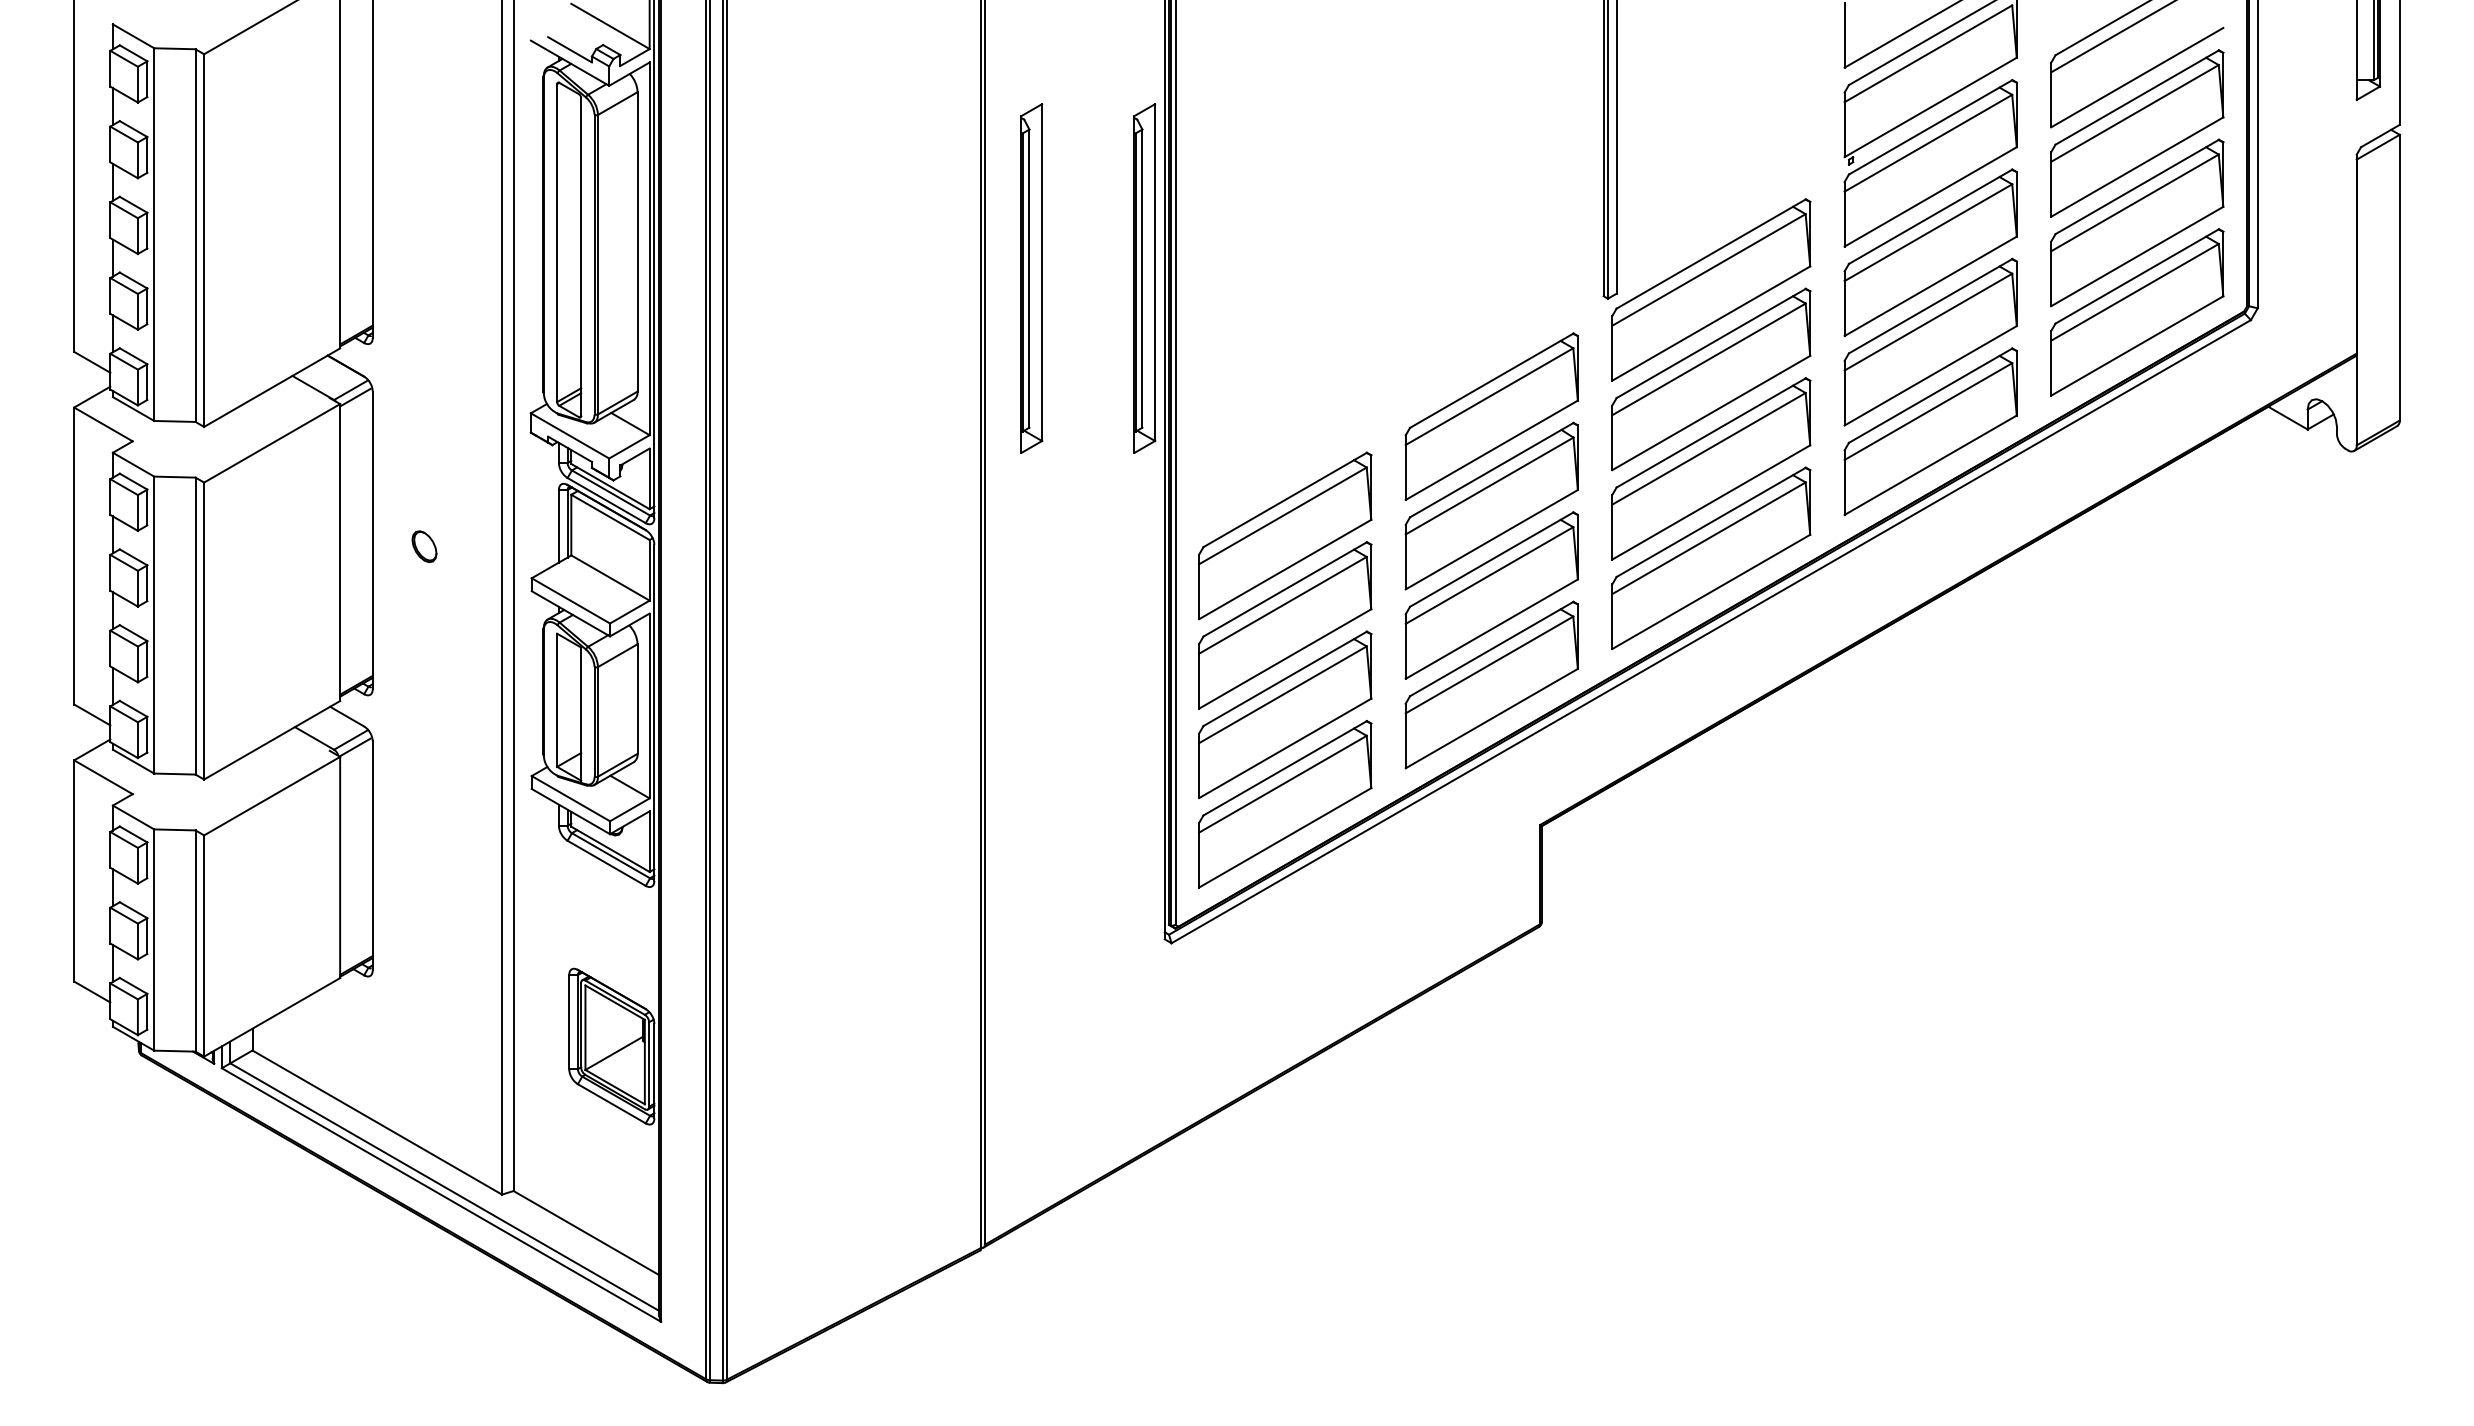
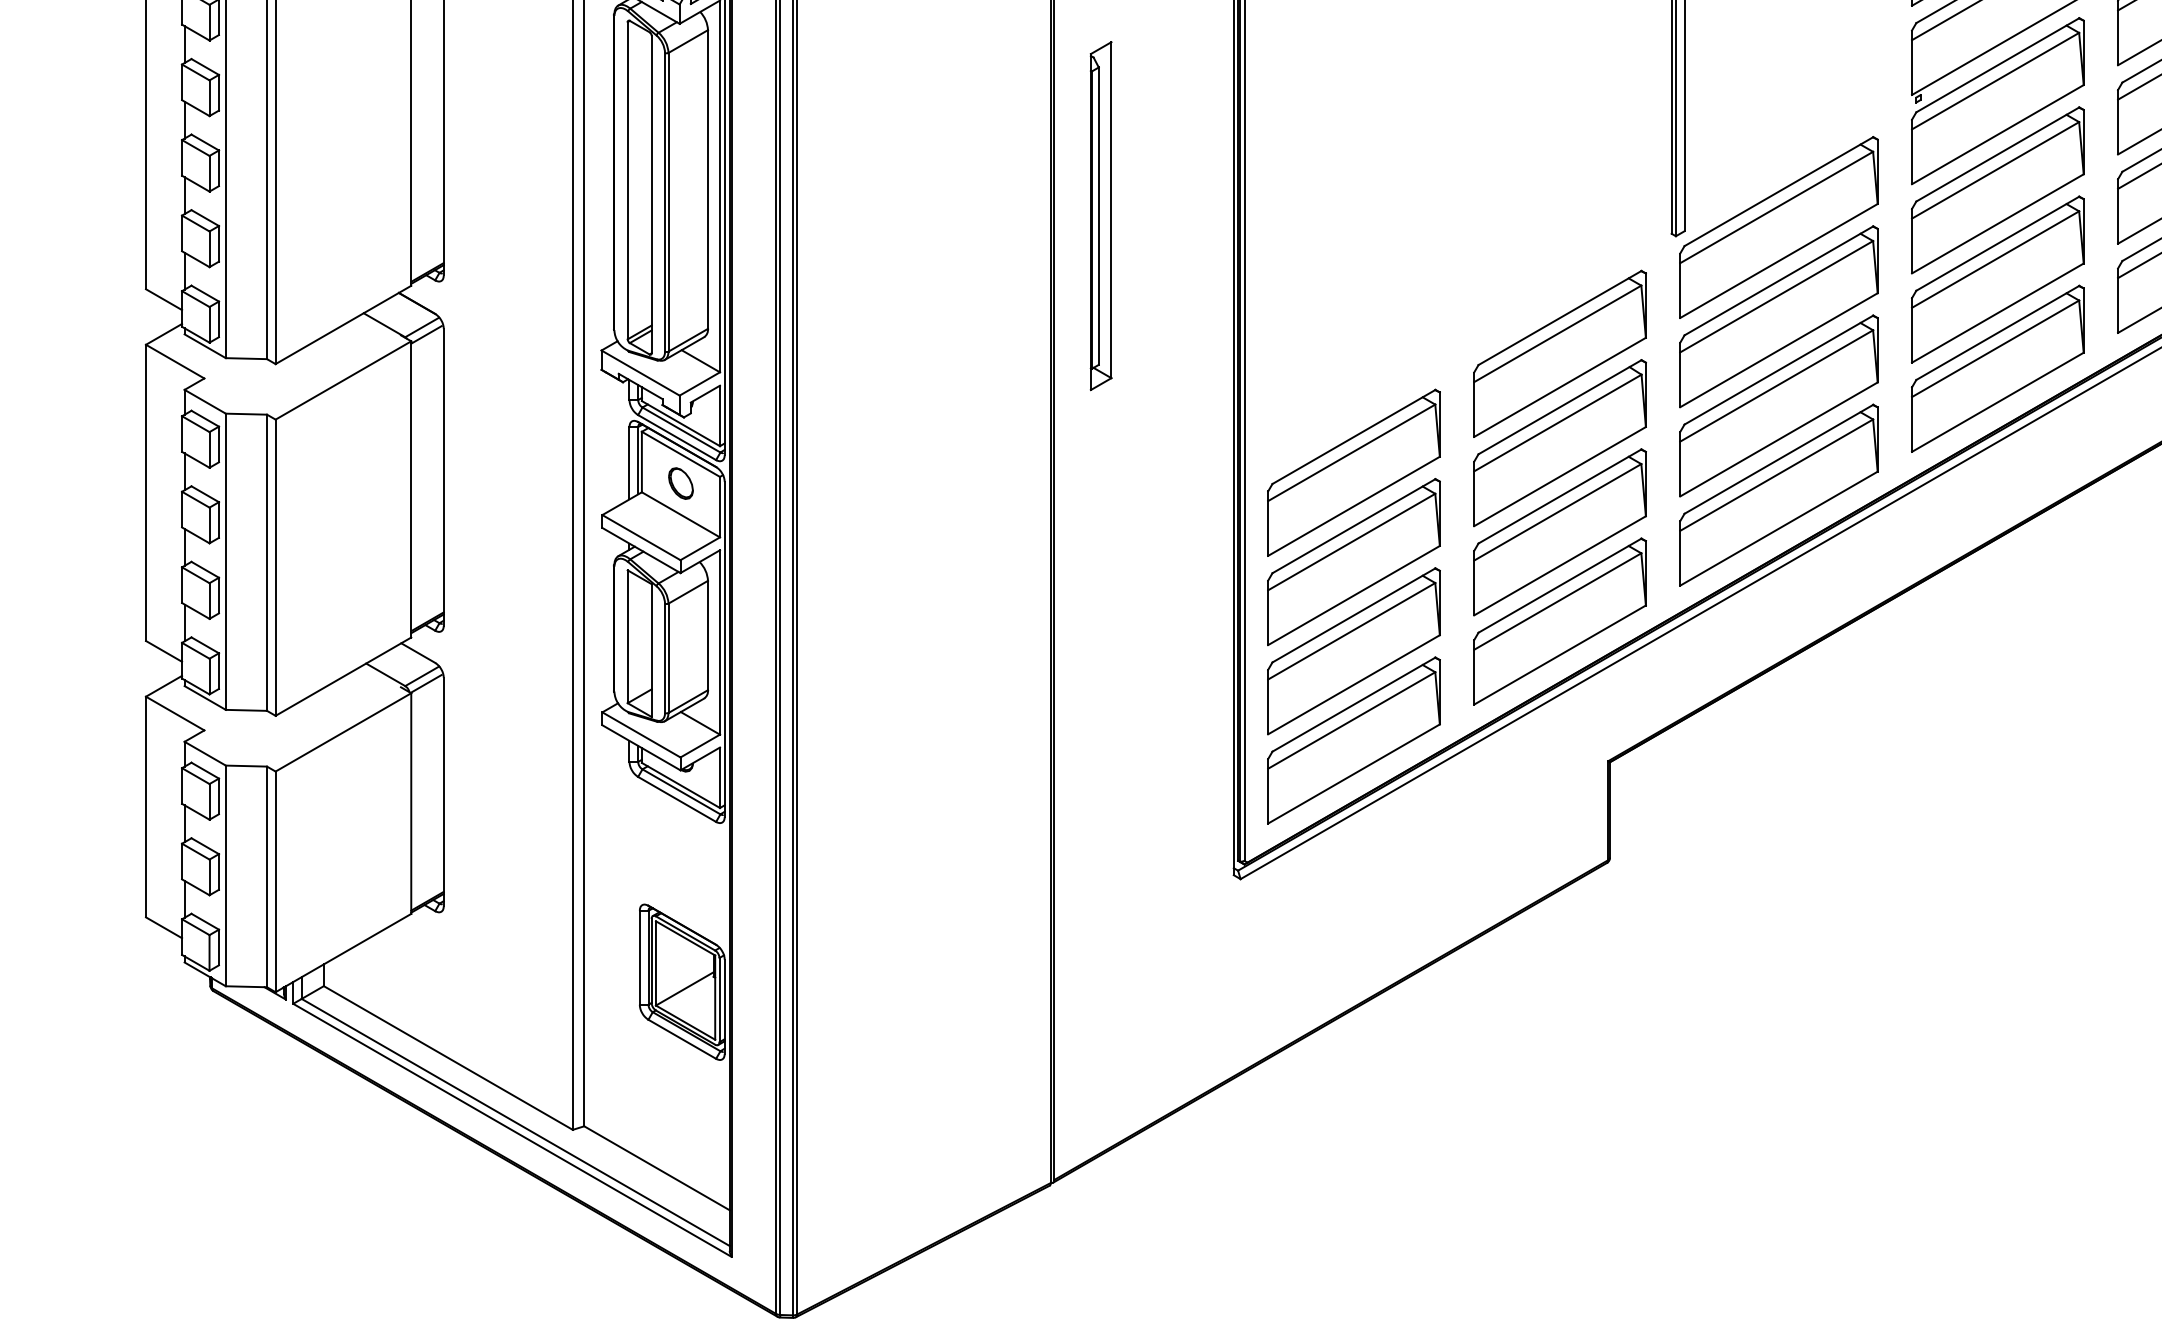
part: (1144, 278) -> (1213, 216), removed
part: (424, 546) -> (680, 483), moved

